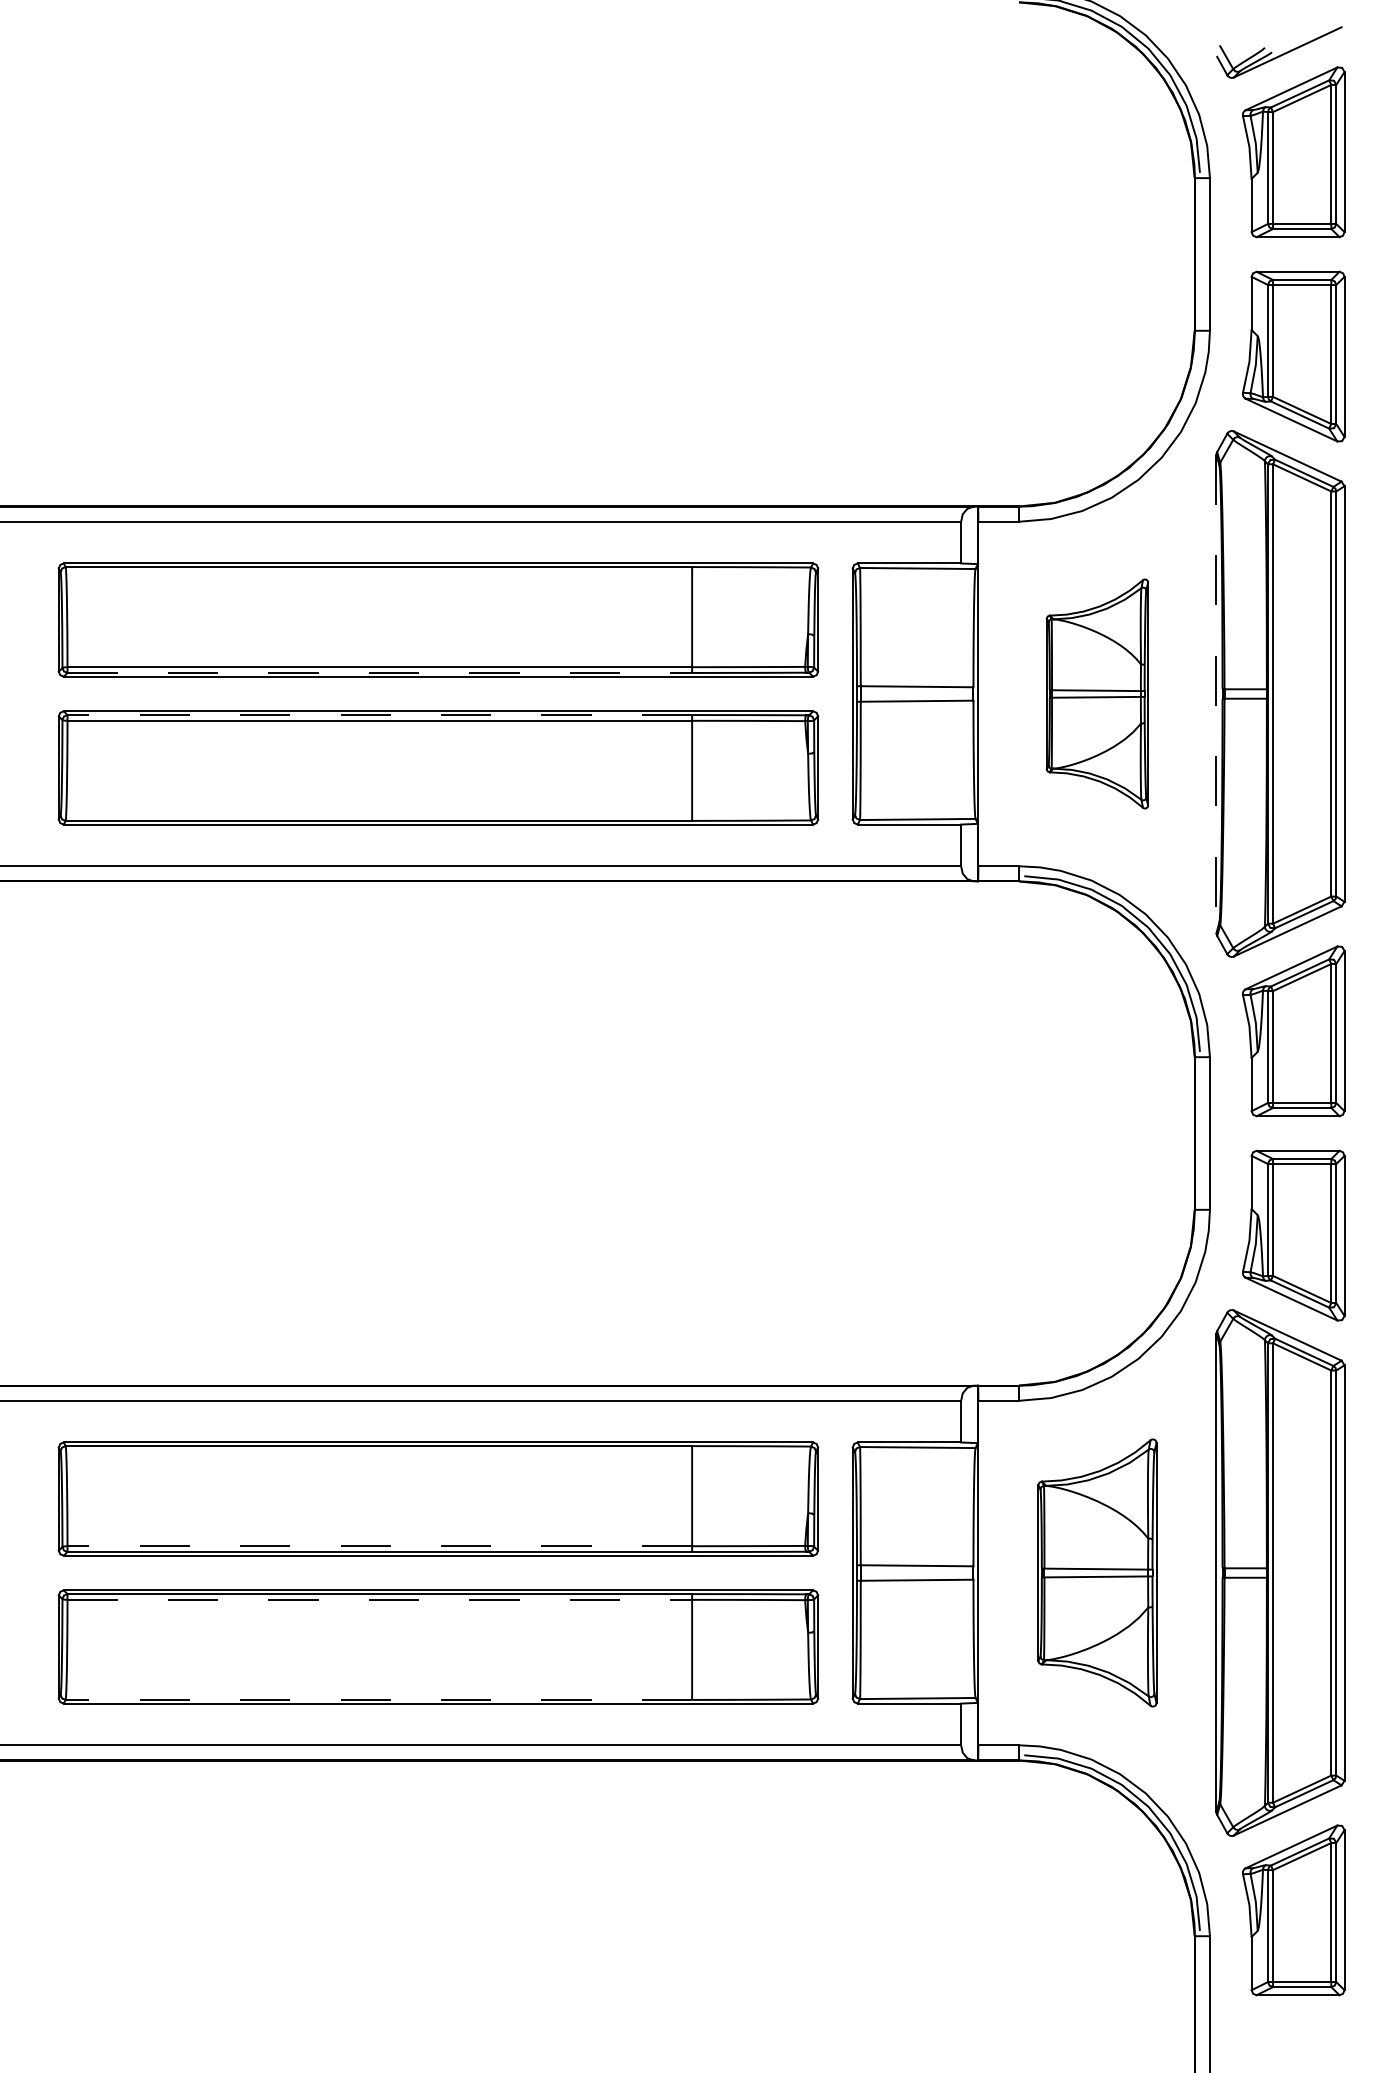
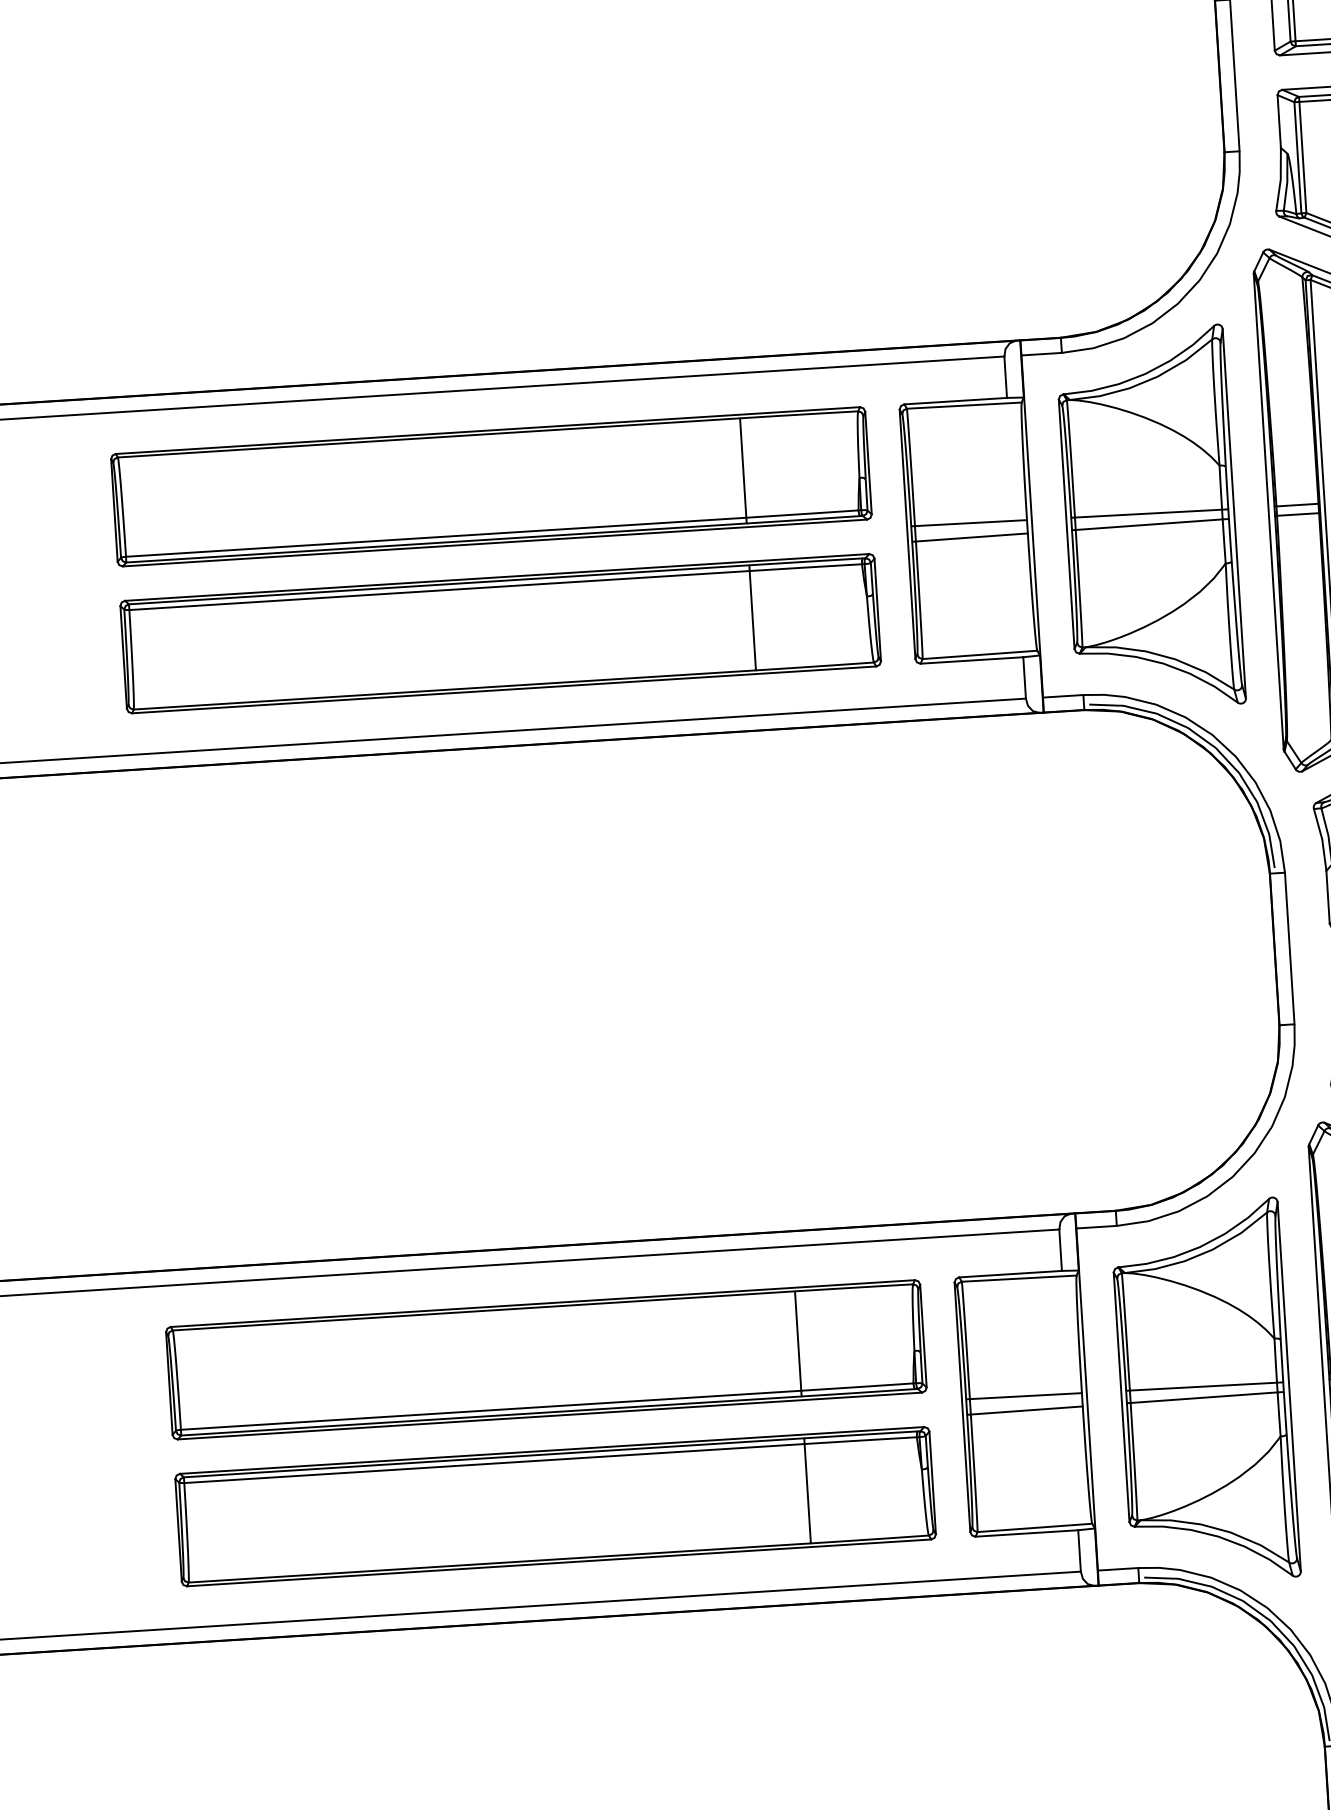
line: (380, 672) -> (437, 542), dashed -> solid
part: (1097, 693) -> (1150, 518), size x1.67
line: (1216, 694) -> (1268, 512), dashed -> solid
line: (379, 715) -> (438, 585), dashed -> solid
line: (379, 1546) -> (490, 1410), dashed -> solid
part: (1097, 1572) -> (1205, 1391), size x1.43
line: (380, 1599) -> (495, 1463), dashed -> solid
line: (378, 1699) -> (499, 1562), dashed -> solid

